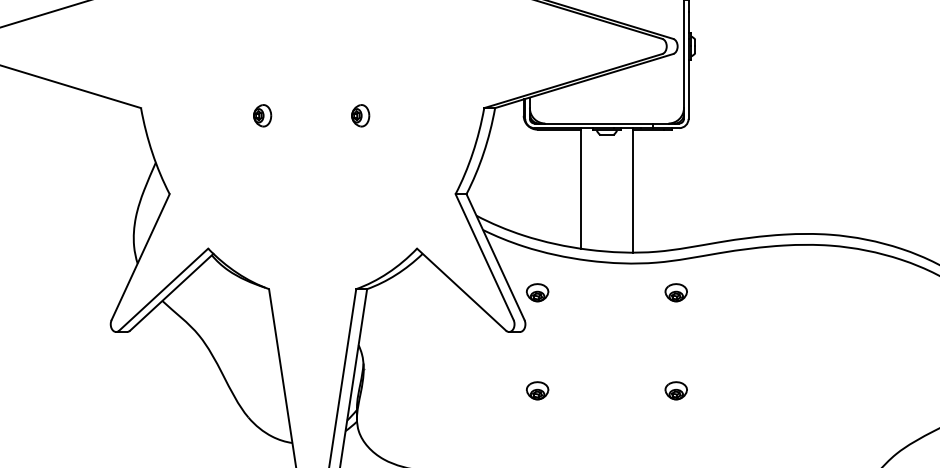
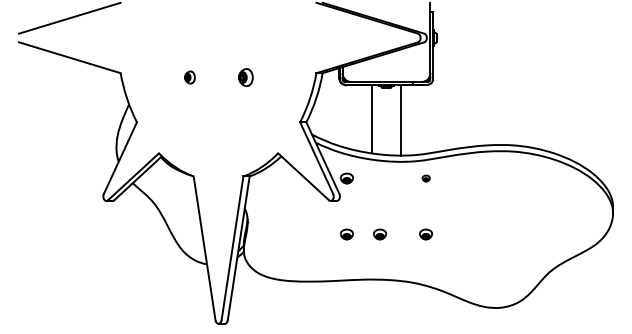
part: (359, 115) -> (245, 77), size x1.4
part: (677, 292) -> (426, 178), size x0.6
part: (596, 390) -> (380, 234), added

